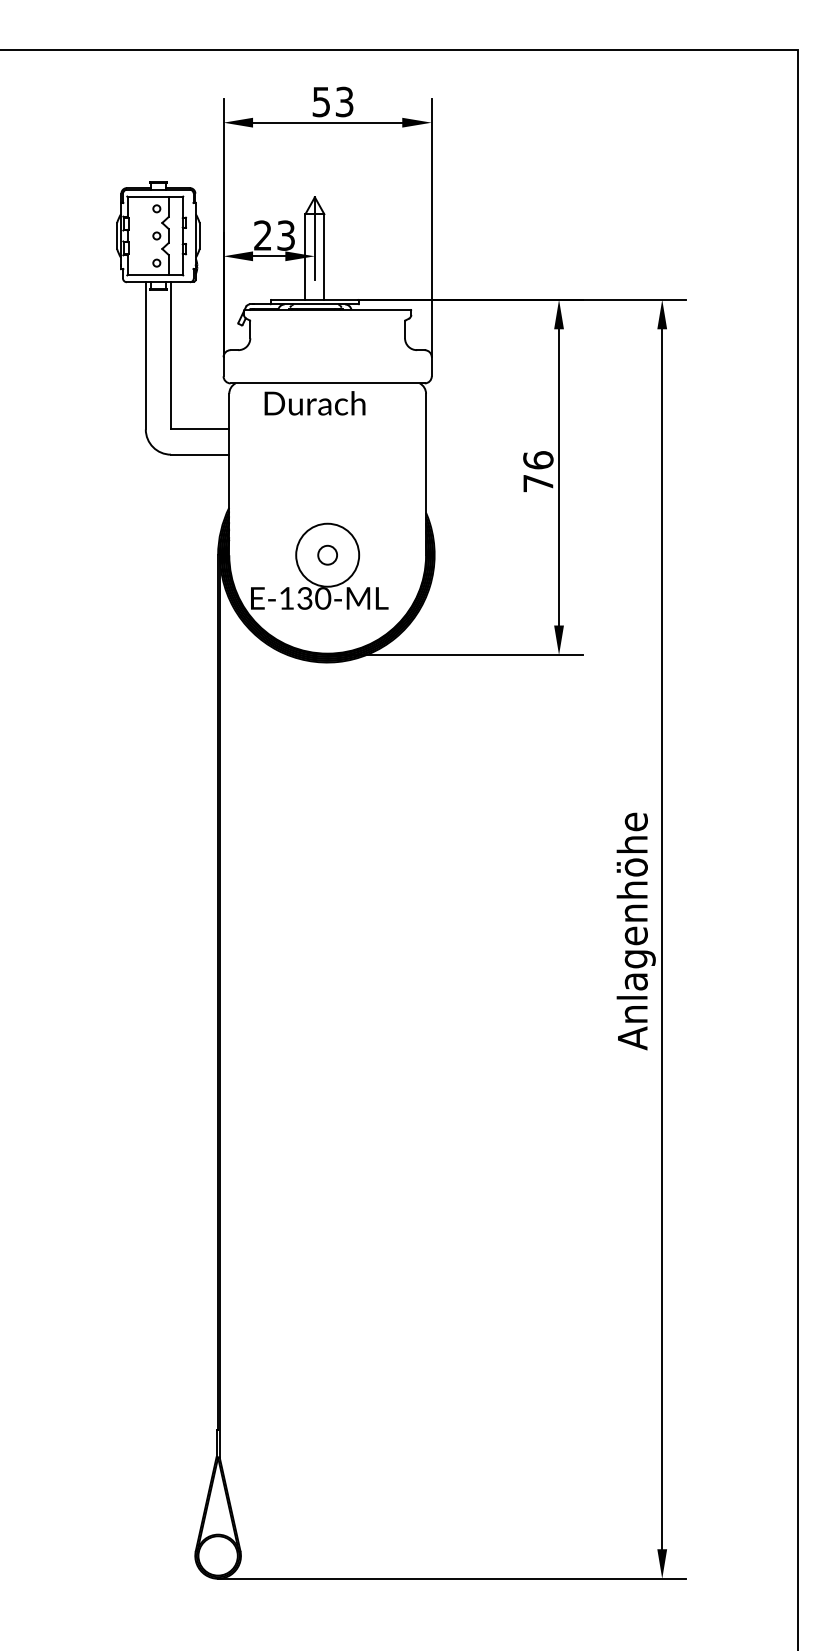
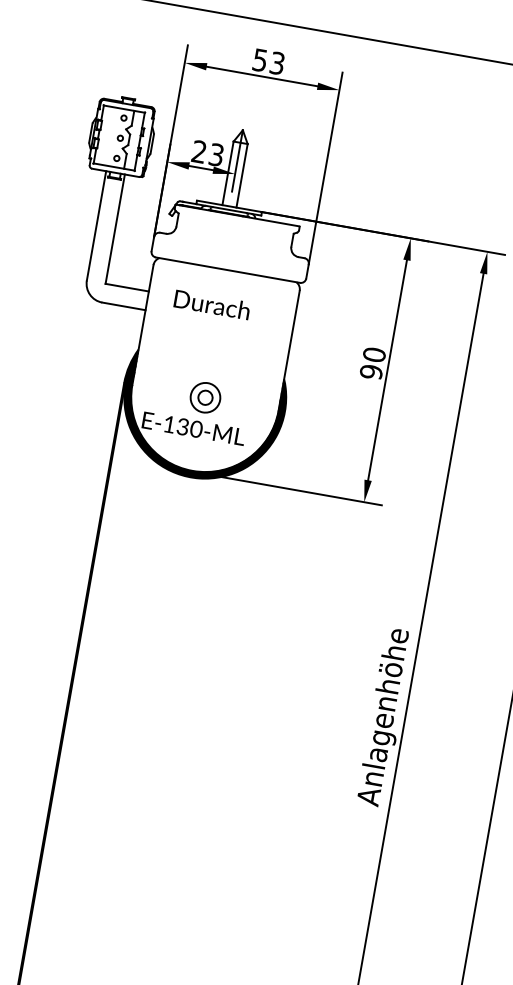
text: (314, 403) -> (211, 304), moved
text: (538, 471) -> (373, 363), 76 -> 90
circle: (327, 554) -> (205, 397), size x0.62

